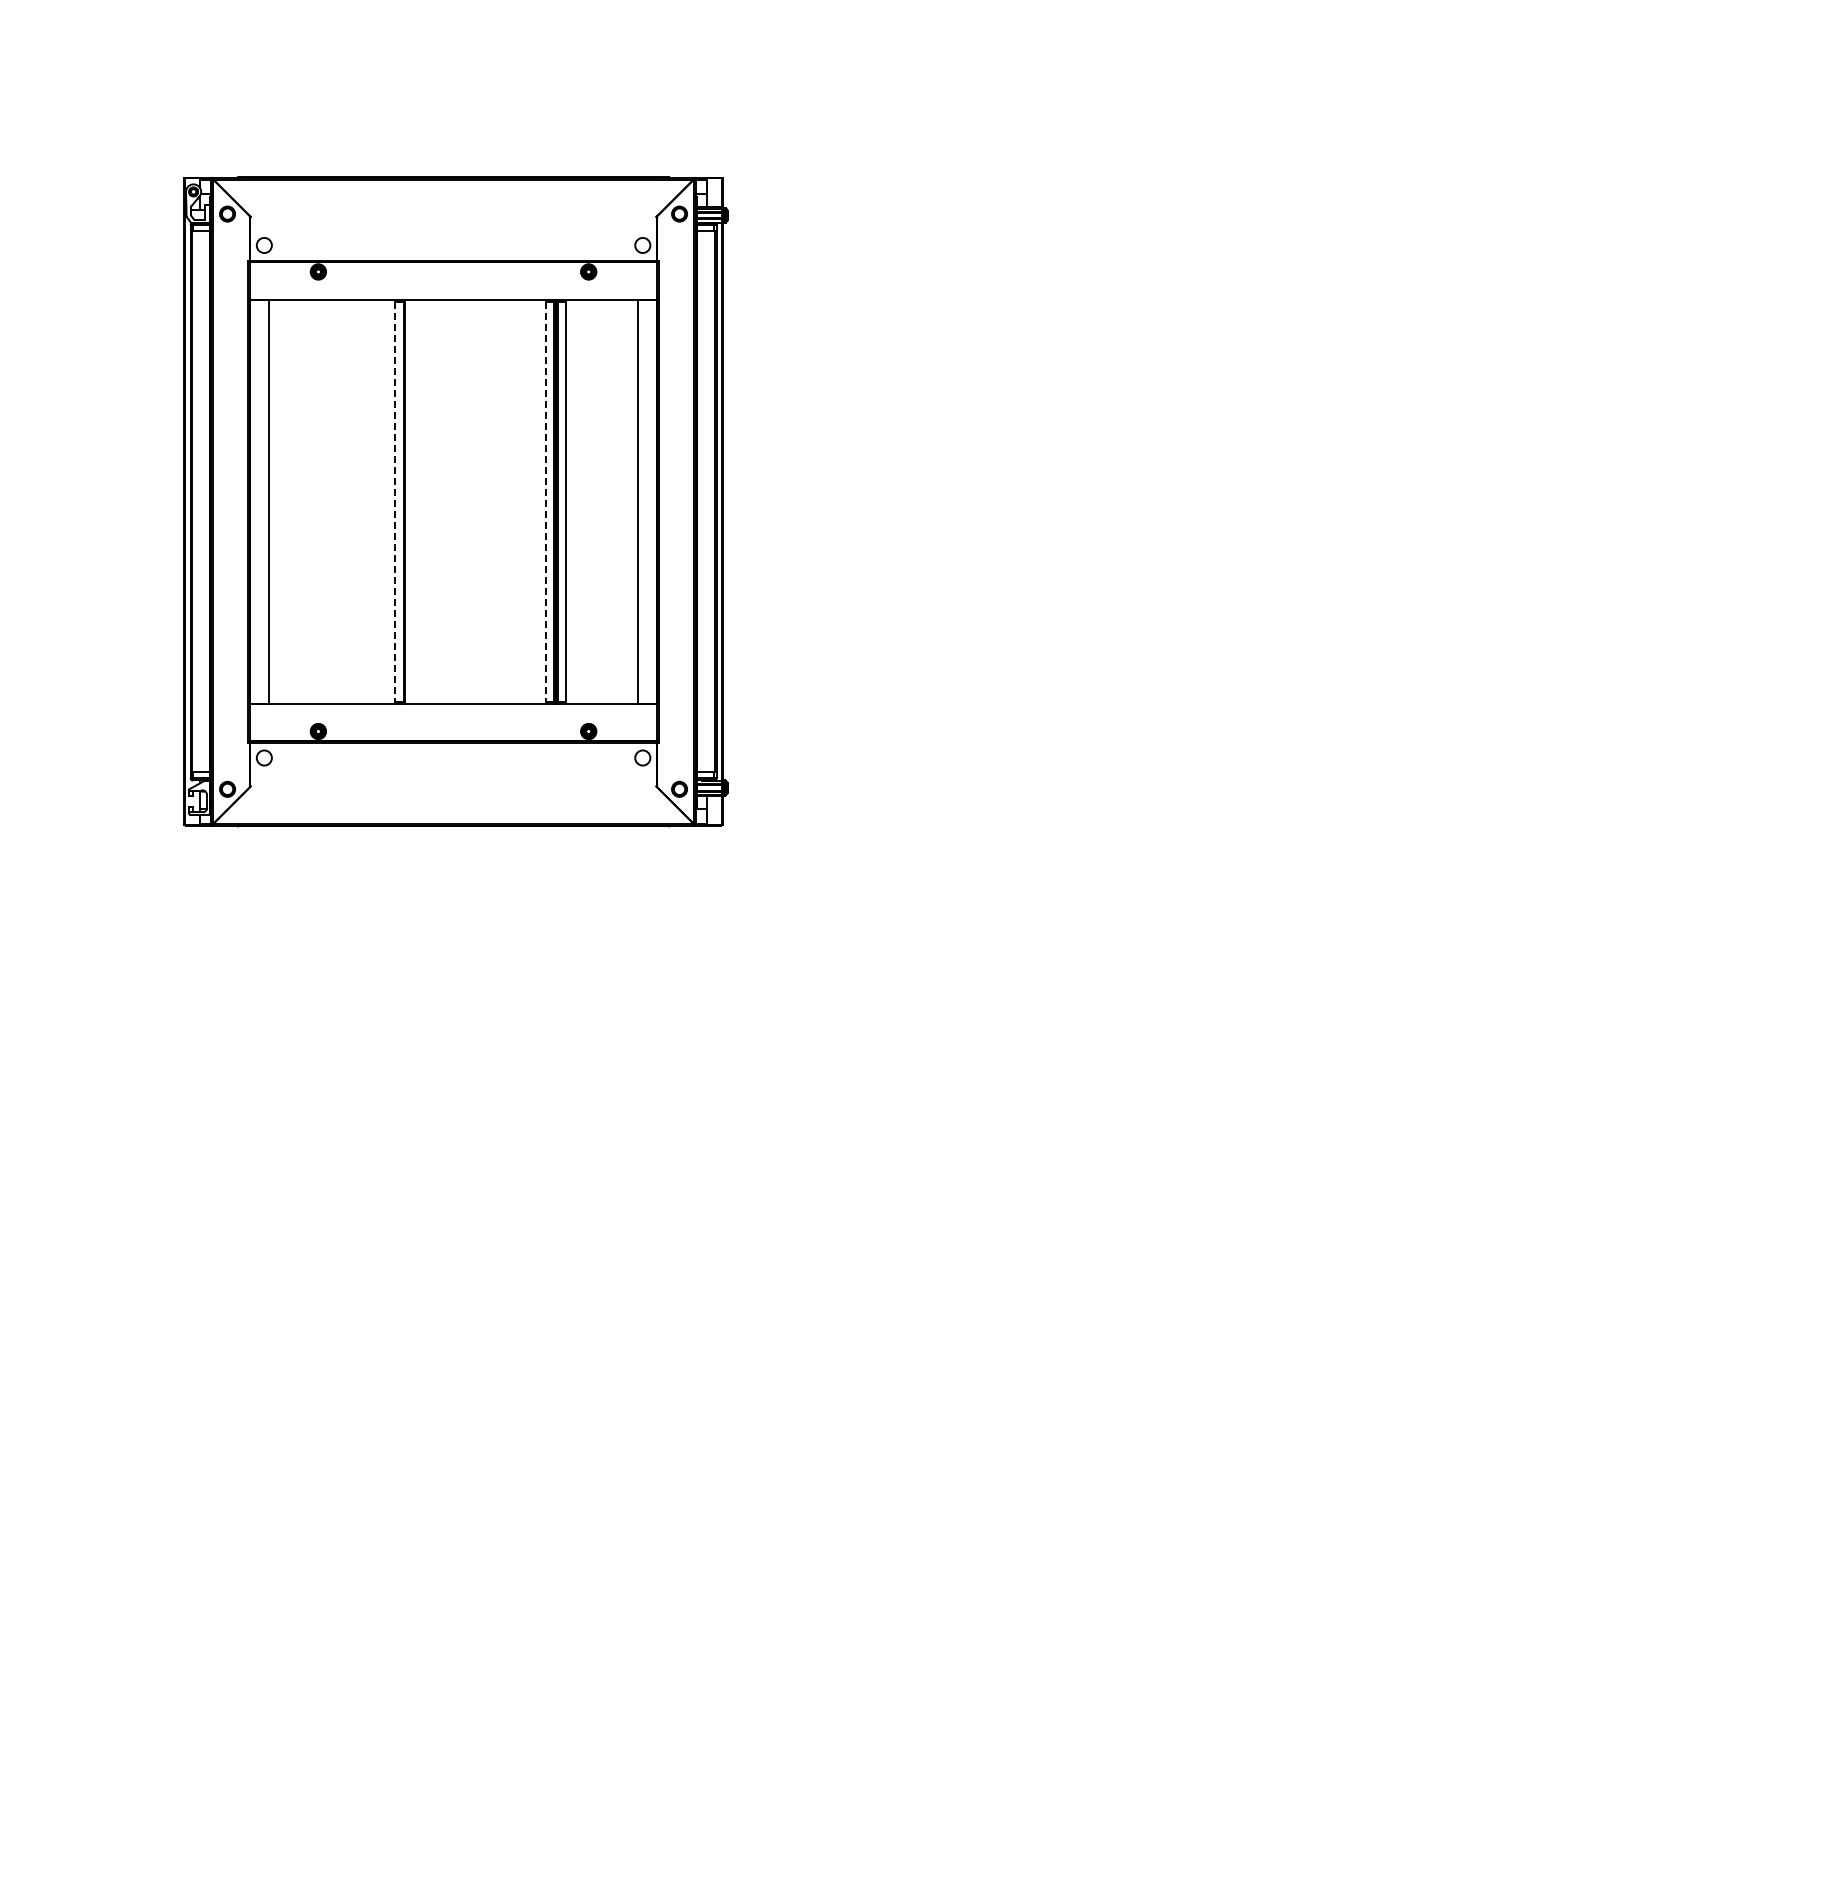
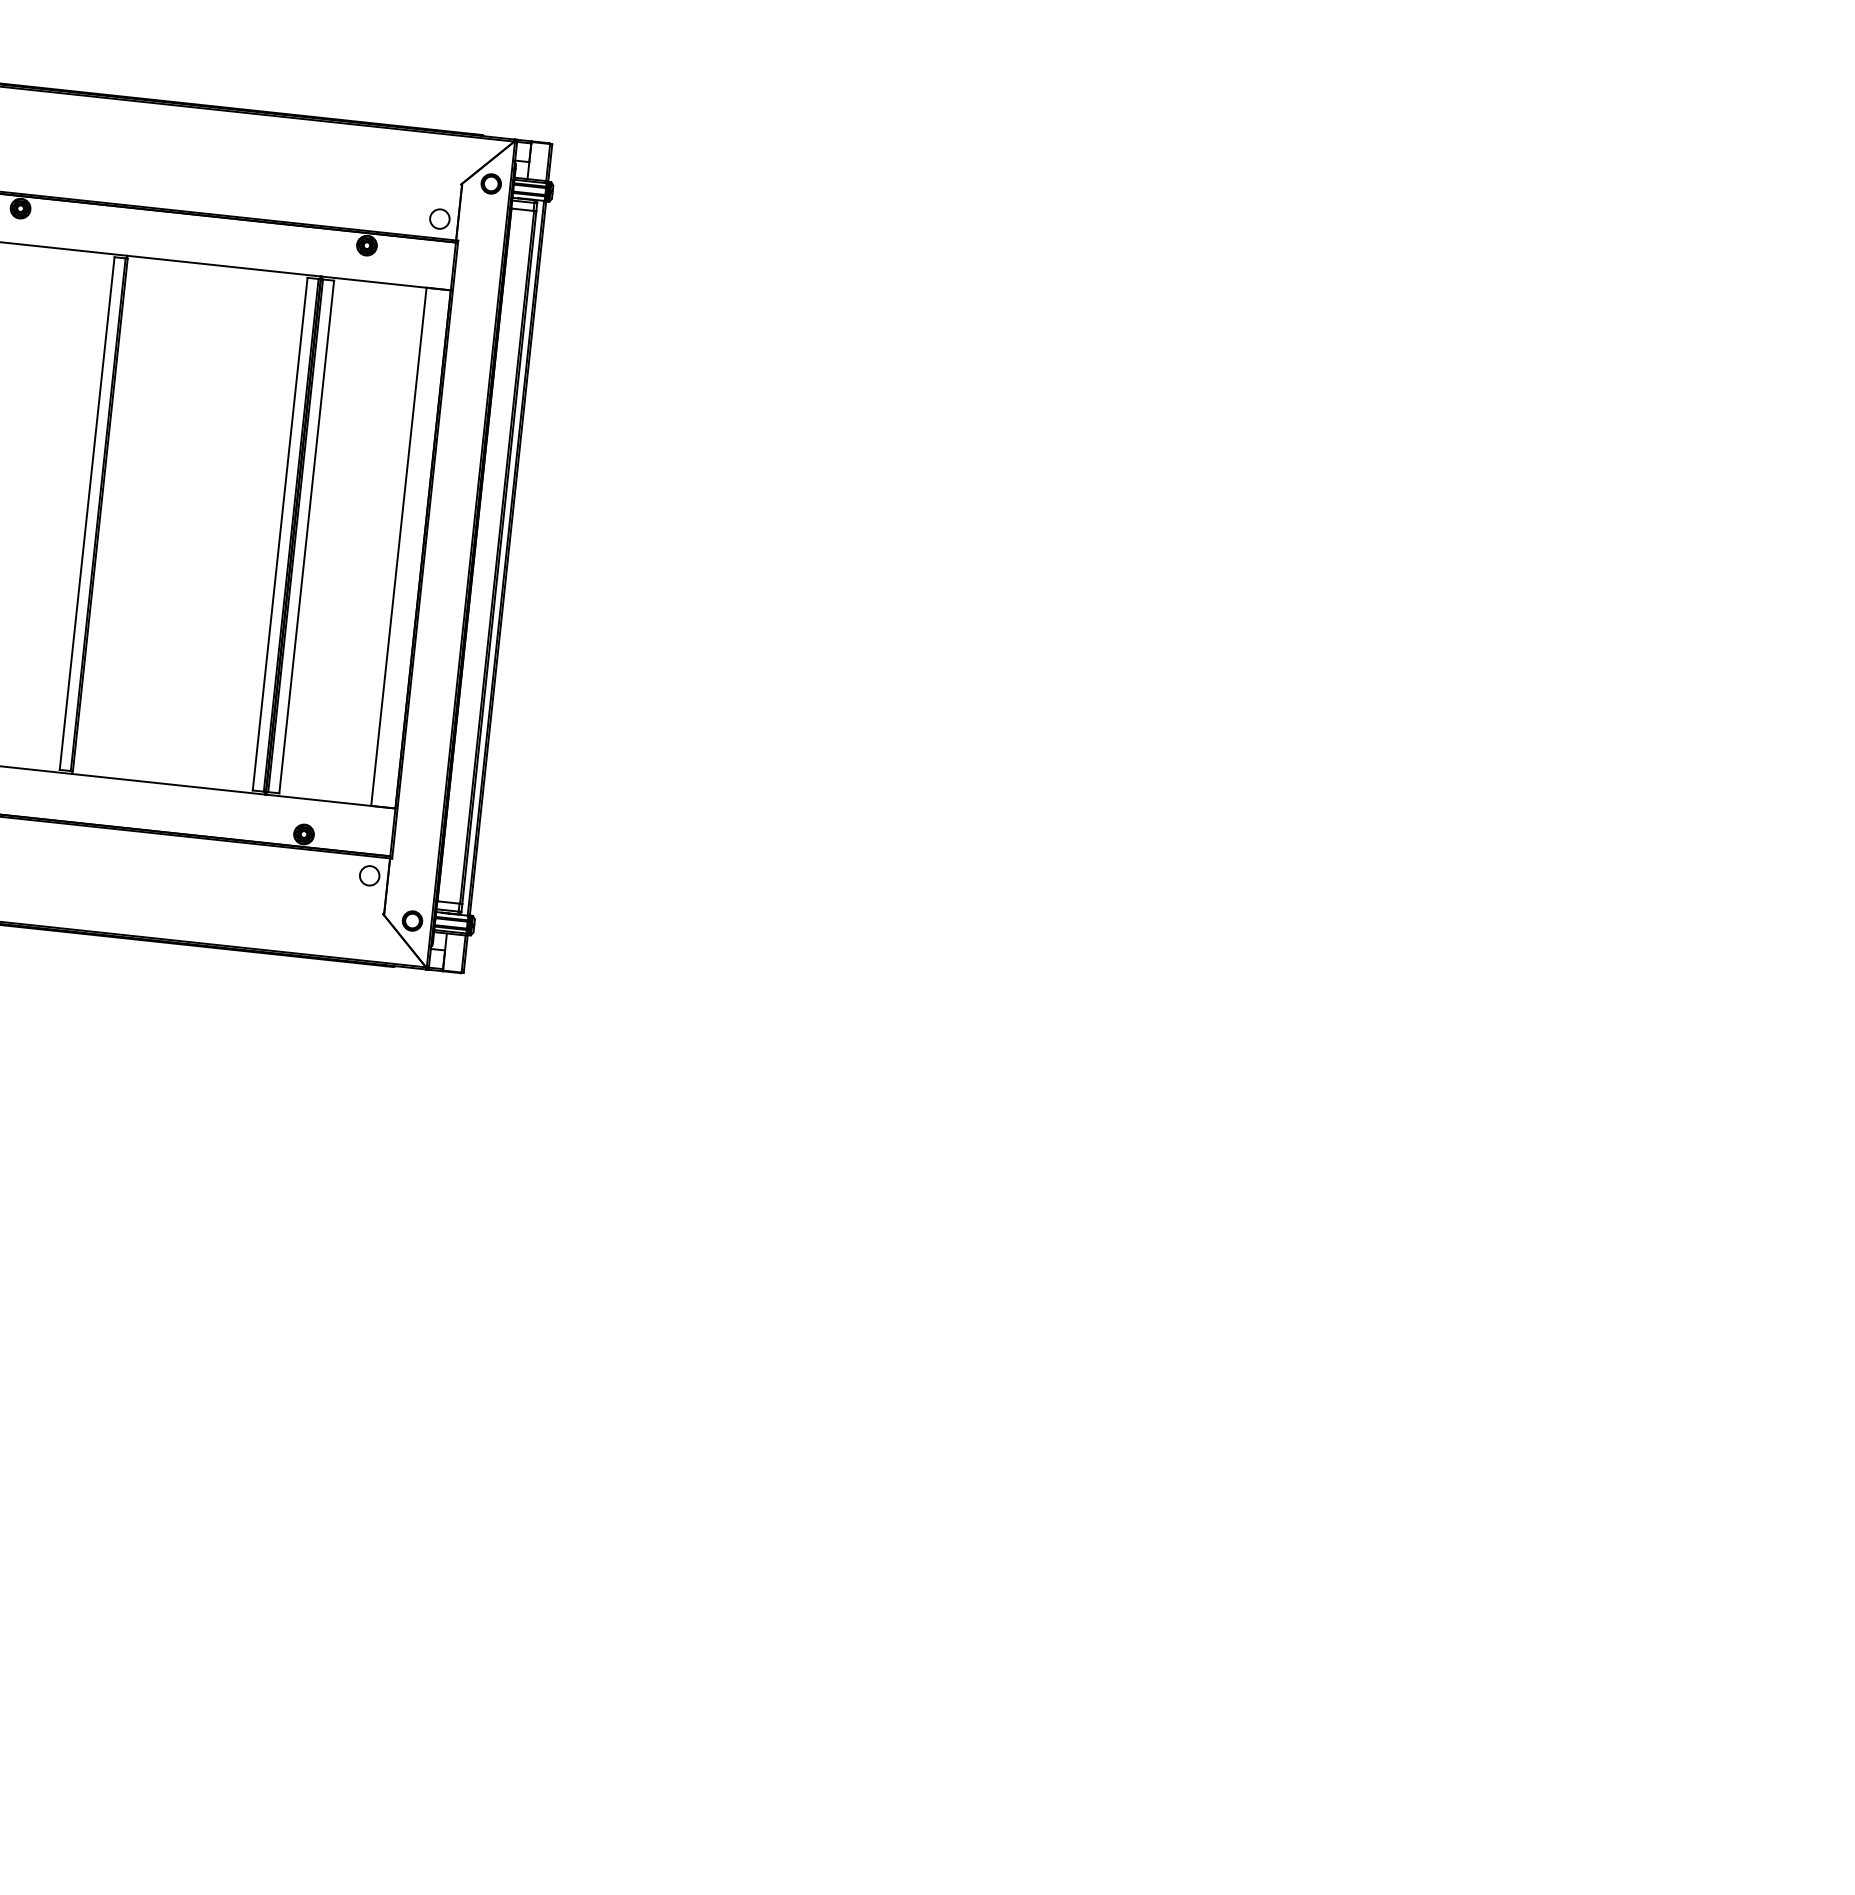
line: (394, 502) -> (86, 514), dashed -> solid
line: (545, 502) -> (279, 535), dashed -> solid

